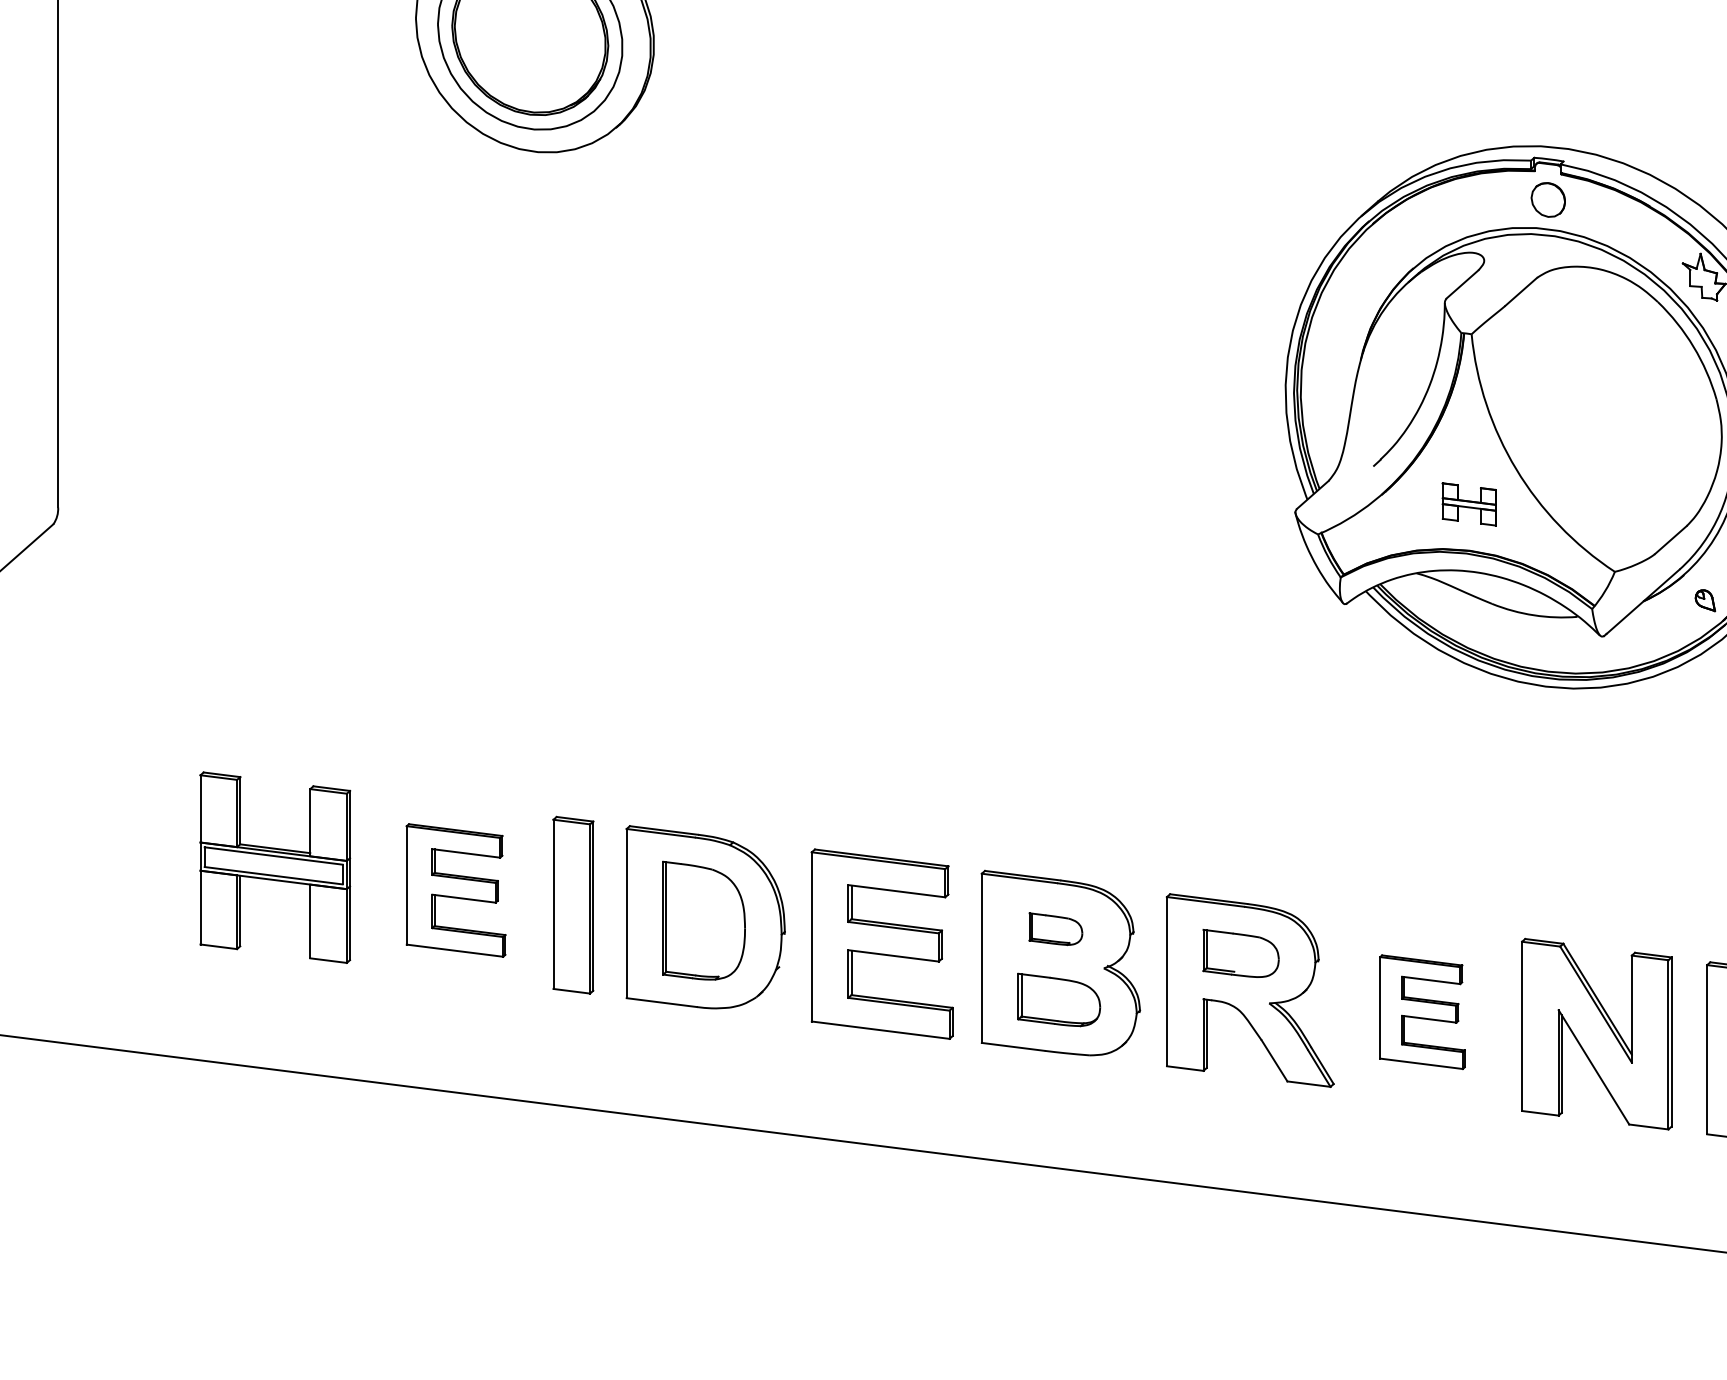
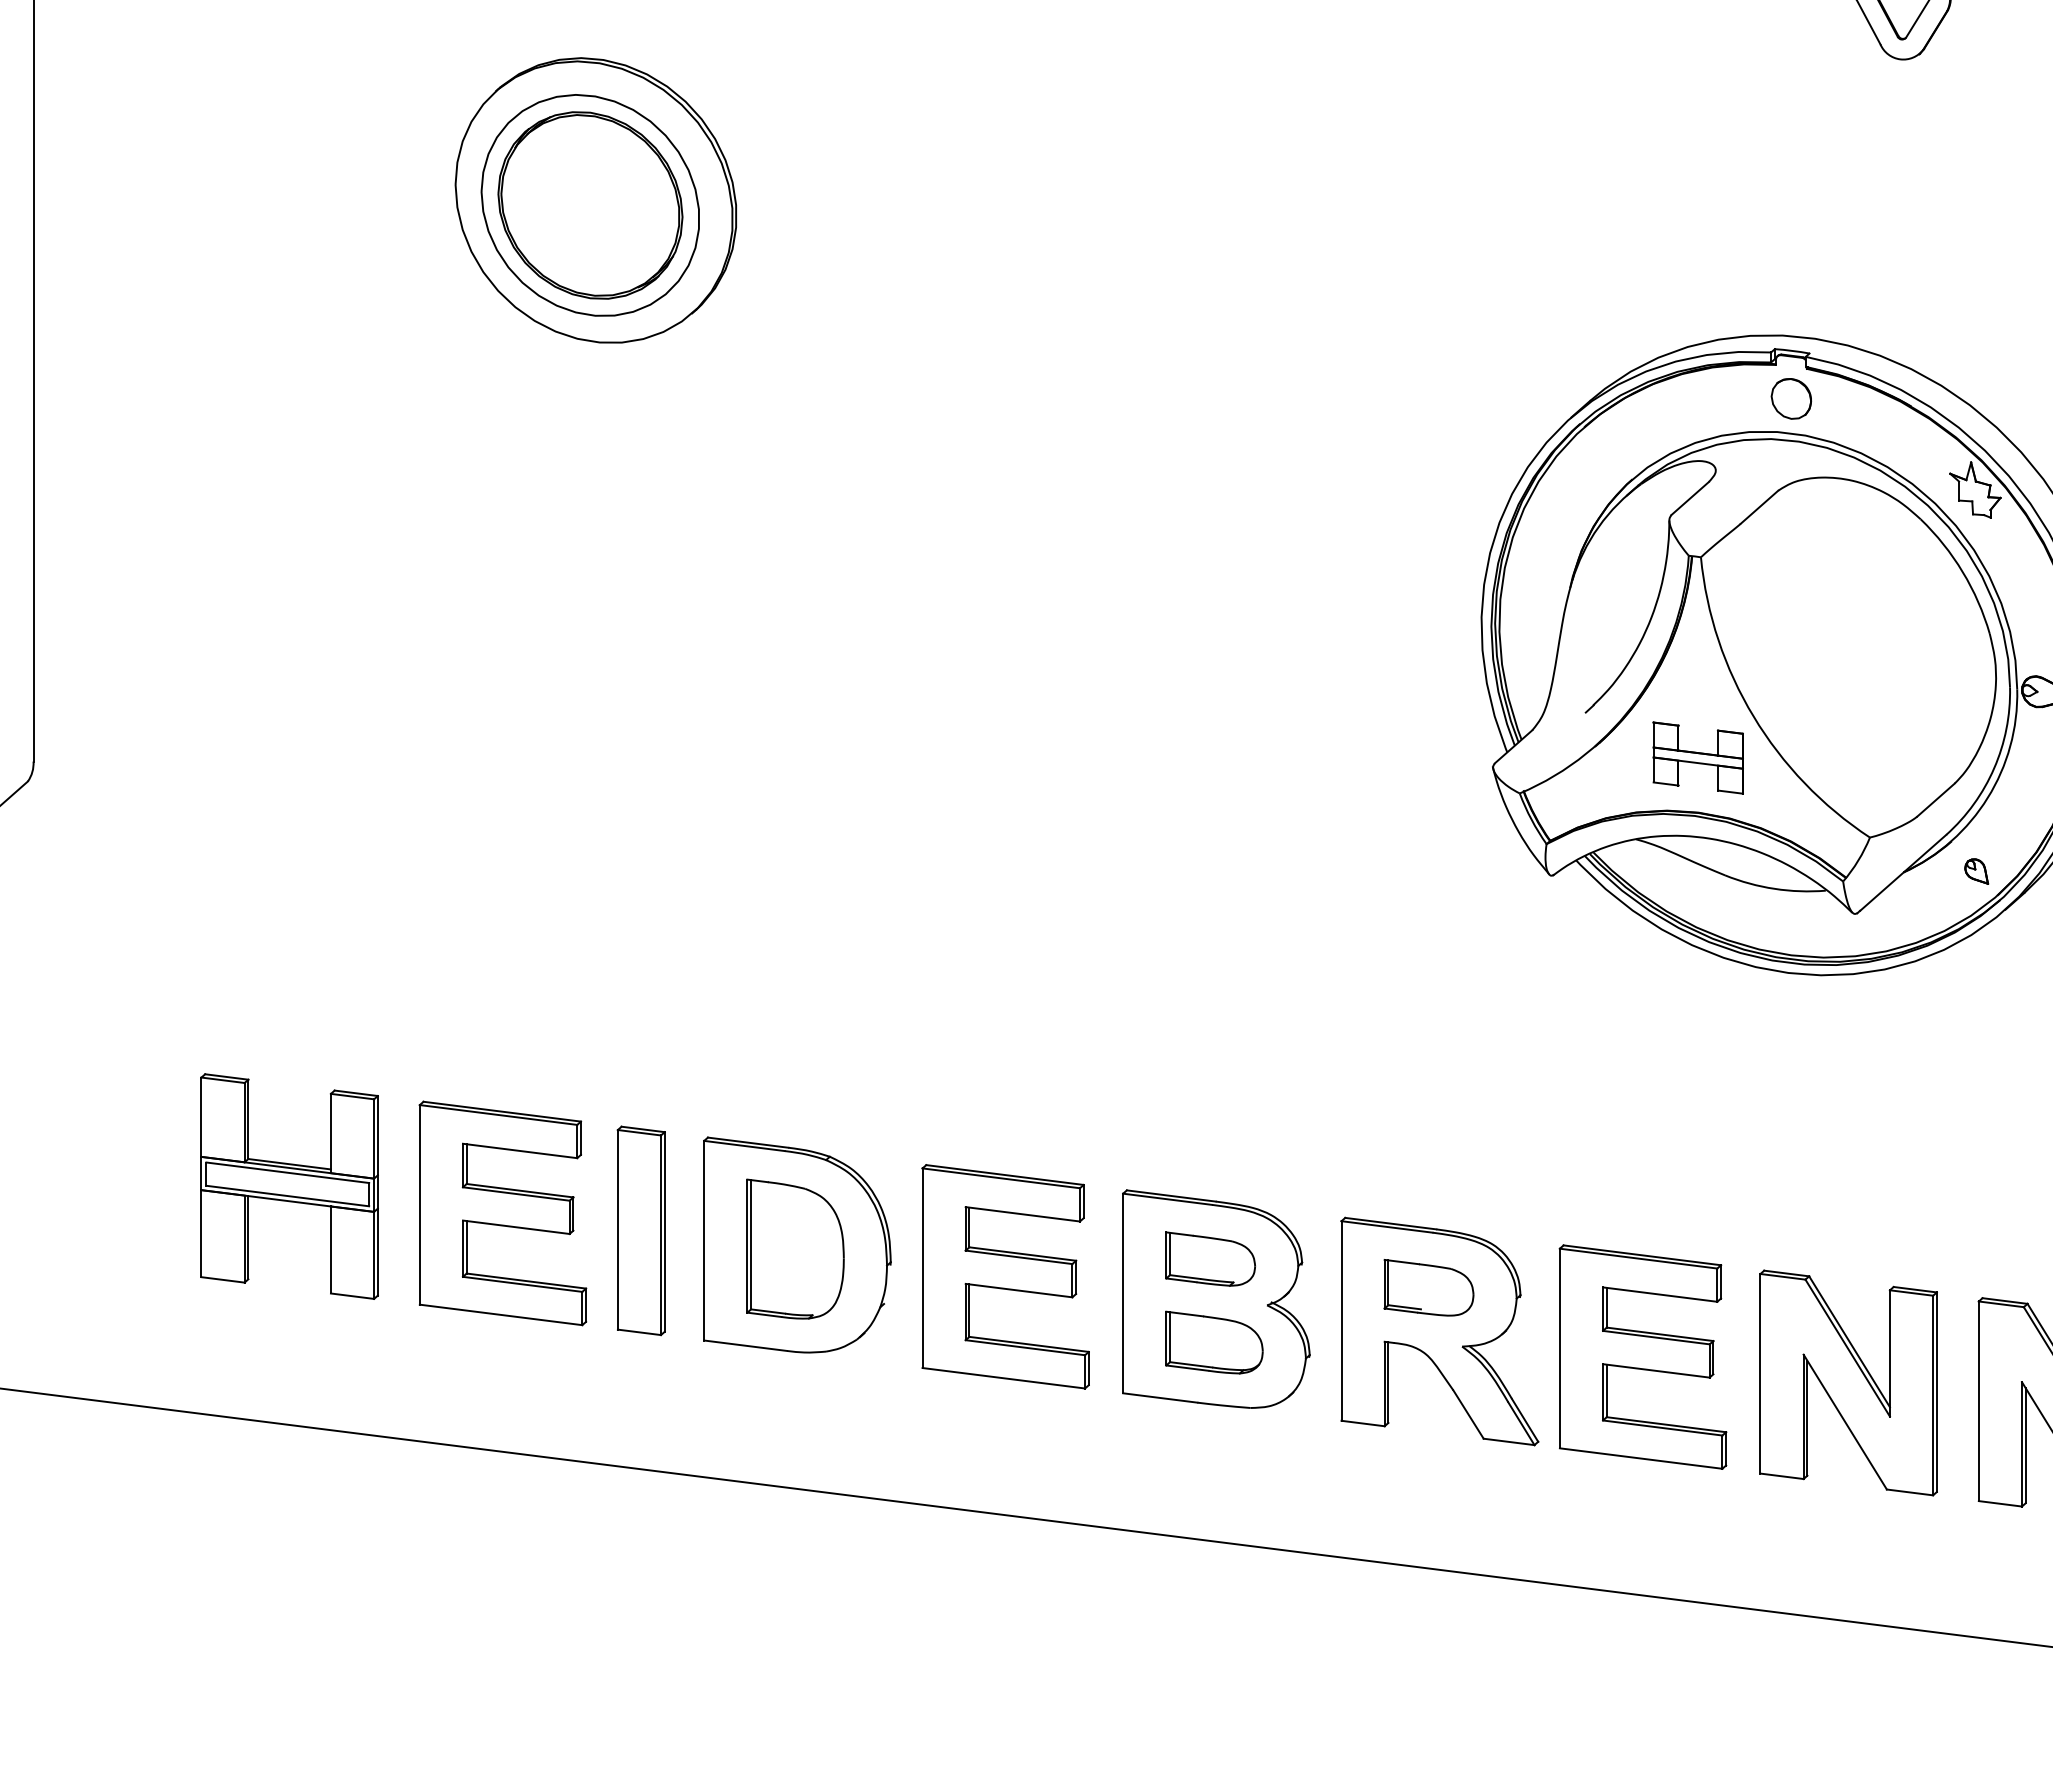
part: (1468, 503) -> (1697, 757), size x1.43
part: (455, 890) -> (502, 1213), size x1.43
part: (1055, 928) -> (1210, 1258), size x1.43
part: (1422, 1011) -> (1642, 1356), size x1.67

